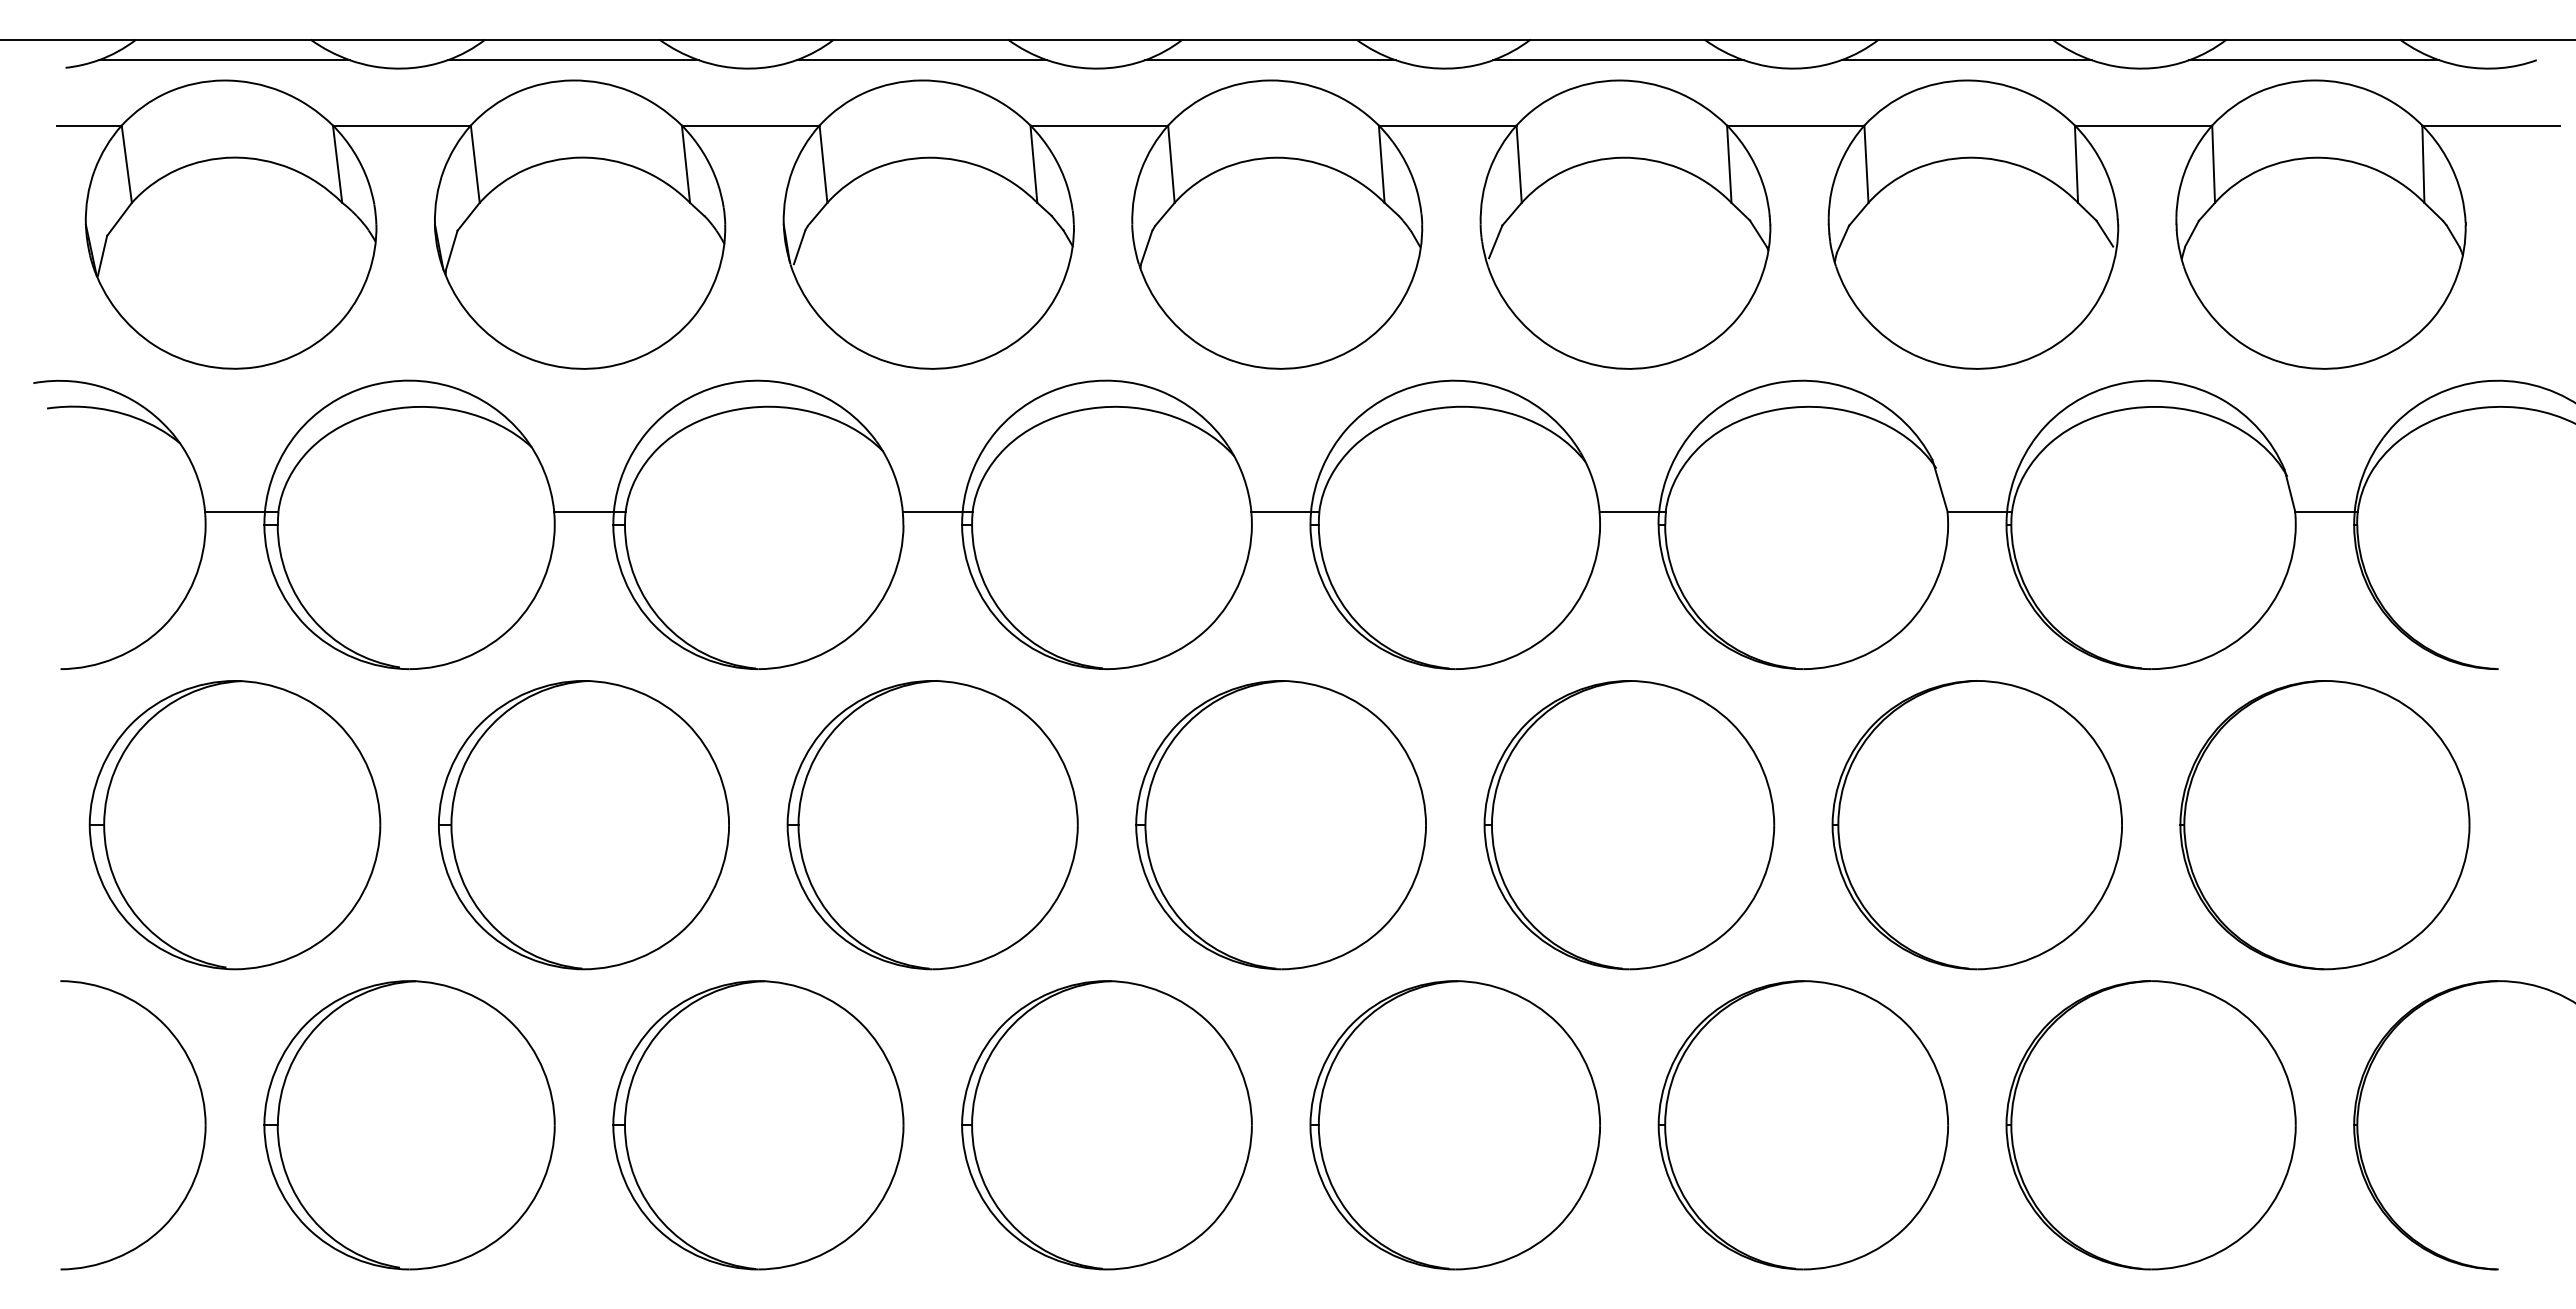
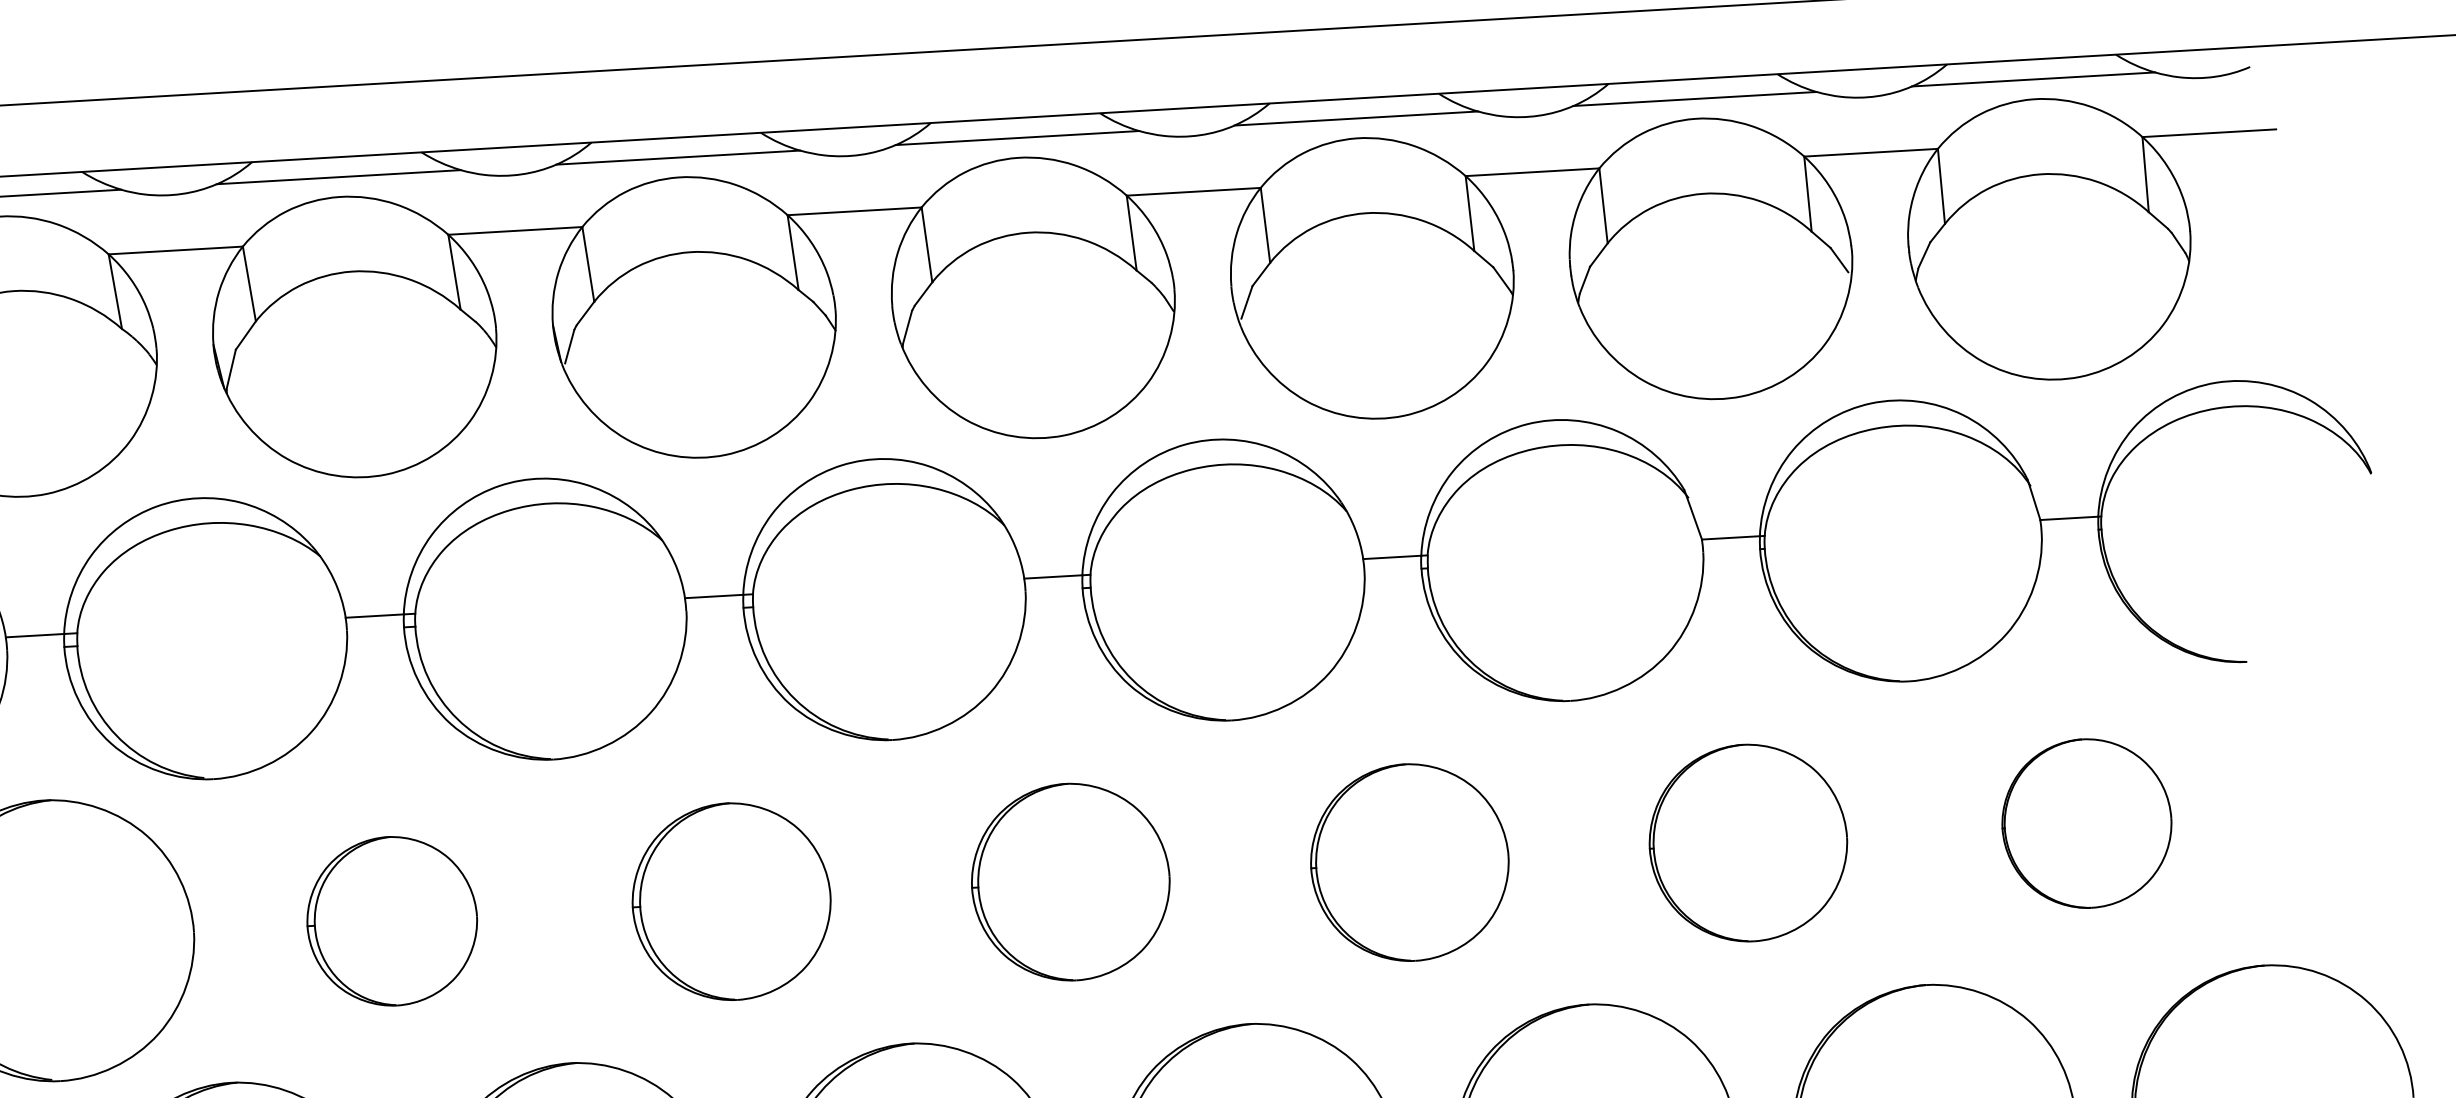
part: (583, 825) -> (391, 921), size x0.6
part: (932, 825) -> (731, 901), size x0.7
part: (1280, 825) -> (1070, 882), size x0.7
part: (1629, 825) -> (1409, 862), size x0.7
part: (1976, 825) -> (1747, 843), size x0.7
part: (2324, 825) -> (2086, 823), size x0.6

